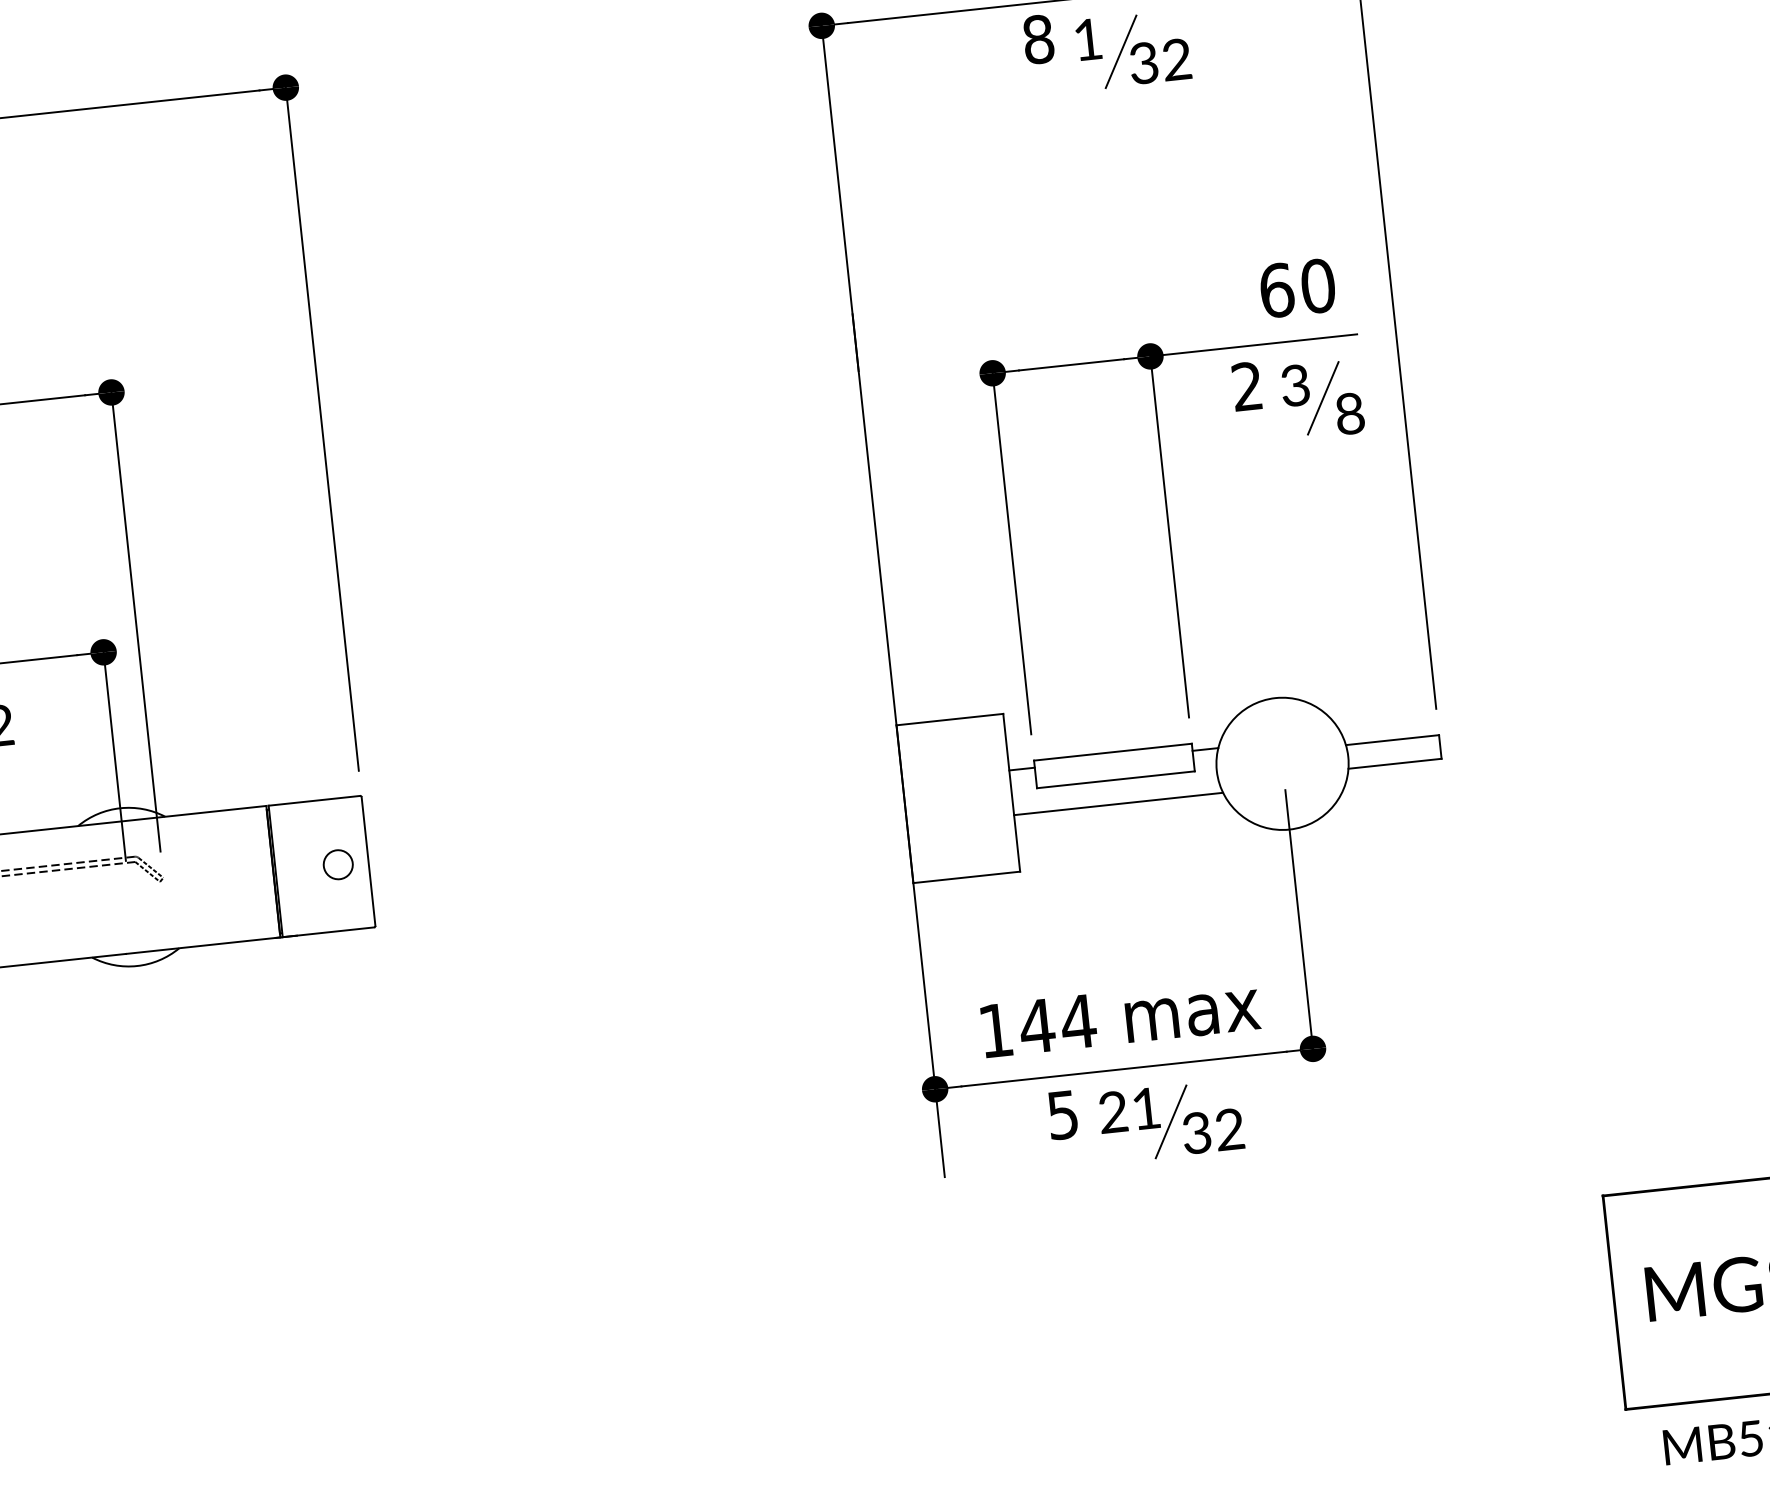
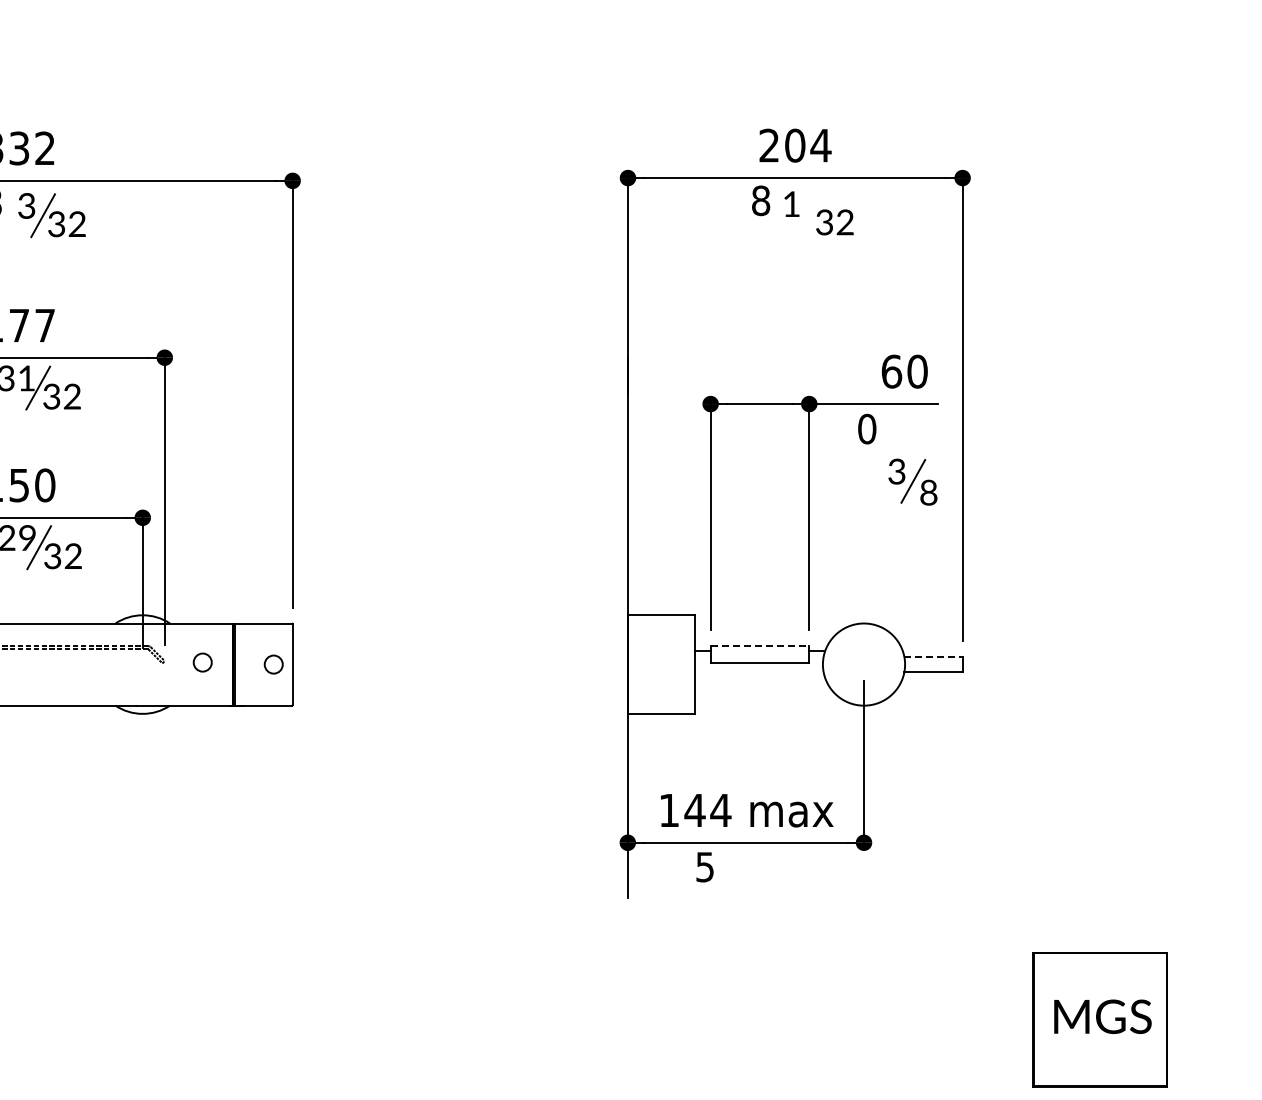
line: (1121, 51) -> (811, 213), removed
text: (1247, 385) -> (867, 428), 2 -> 0
part: (1321, 398) -> (912, 481), moved
line: (1394, 740) -> (934, 657), solid -> dashed
line: (1113, 752) -> (760, 646), solid -> dashed
line: (1117, 803) -> (759, 678), removed
circle: (223, 873) -> (202, 662), added
part: (1170, 1120) -> (771, 877), removed

